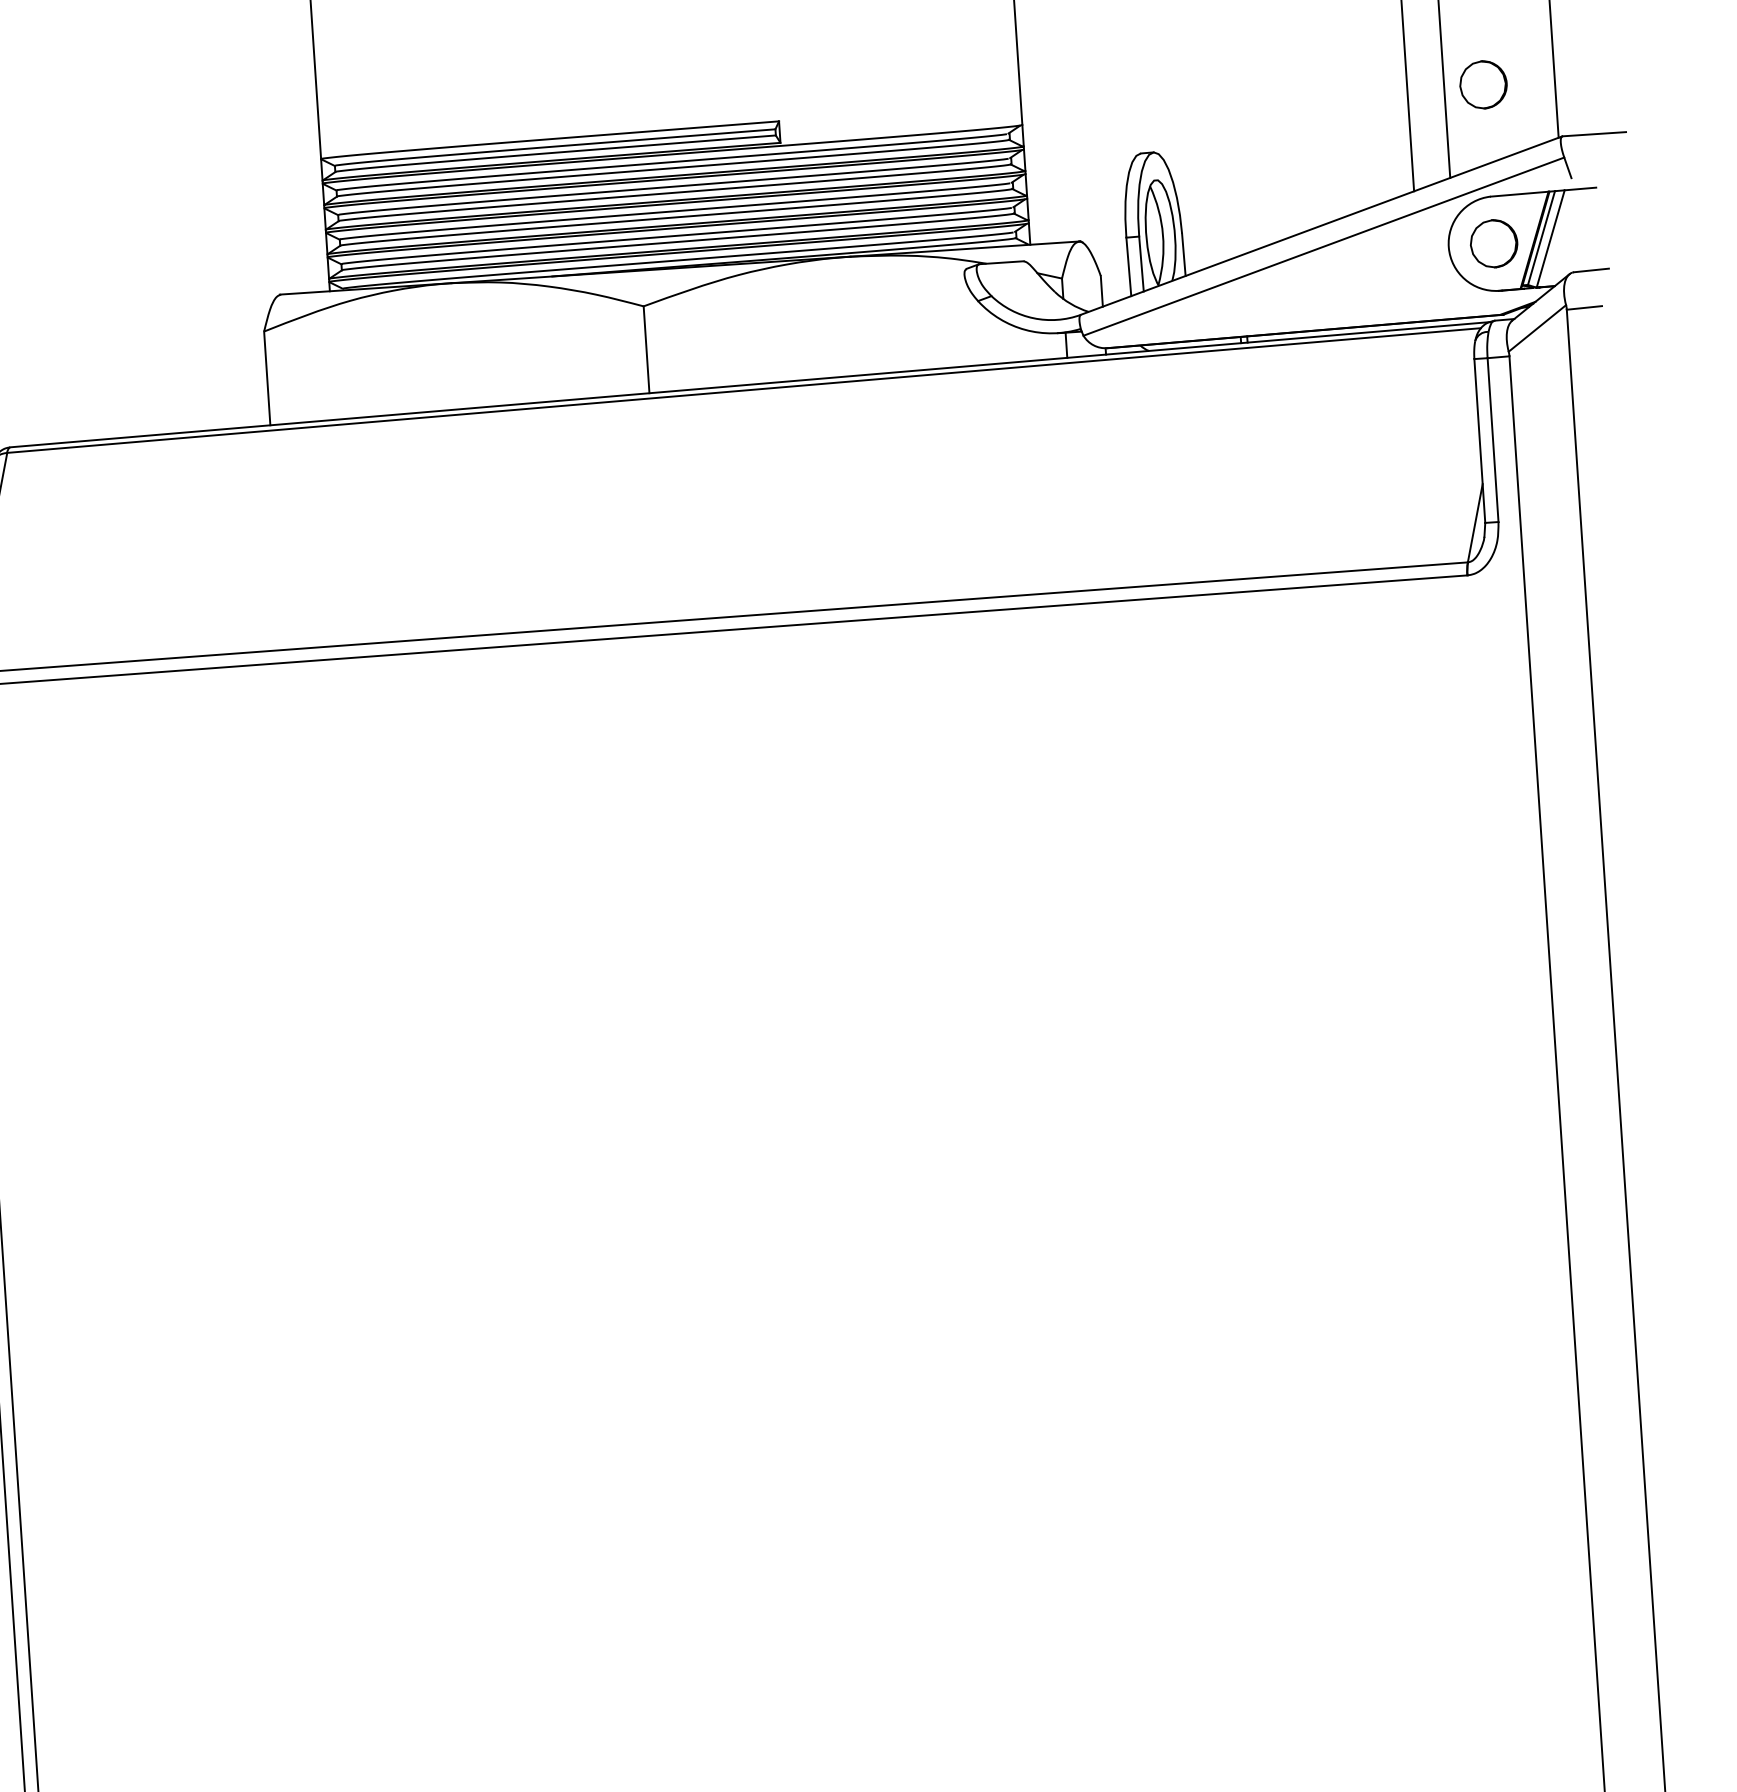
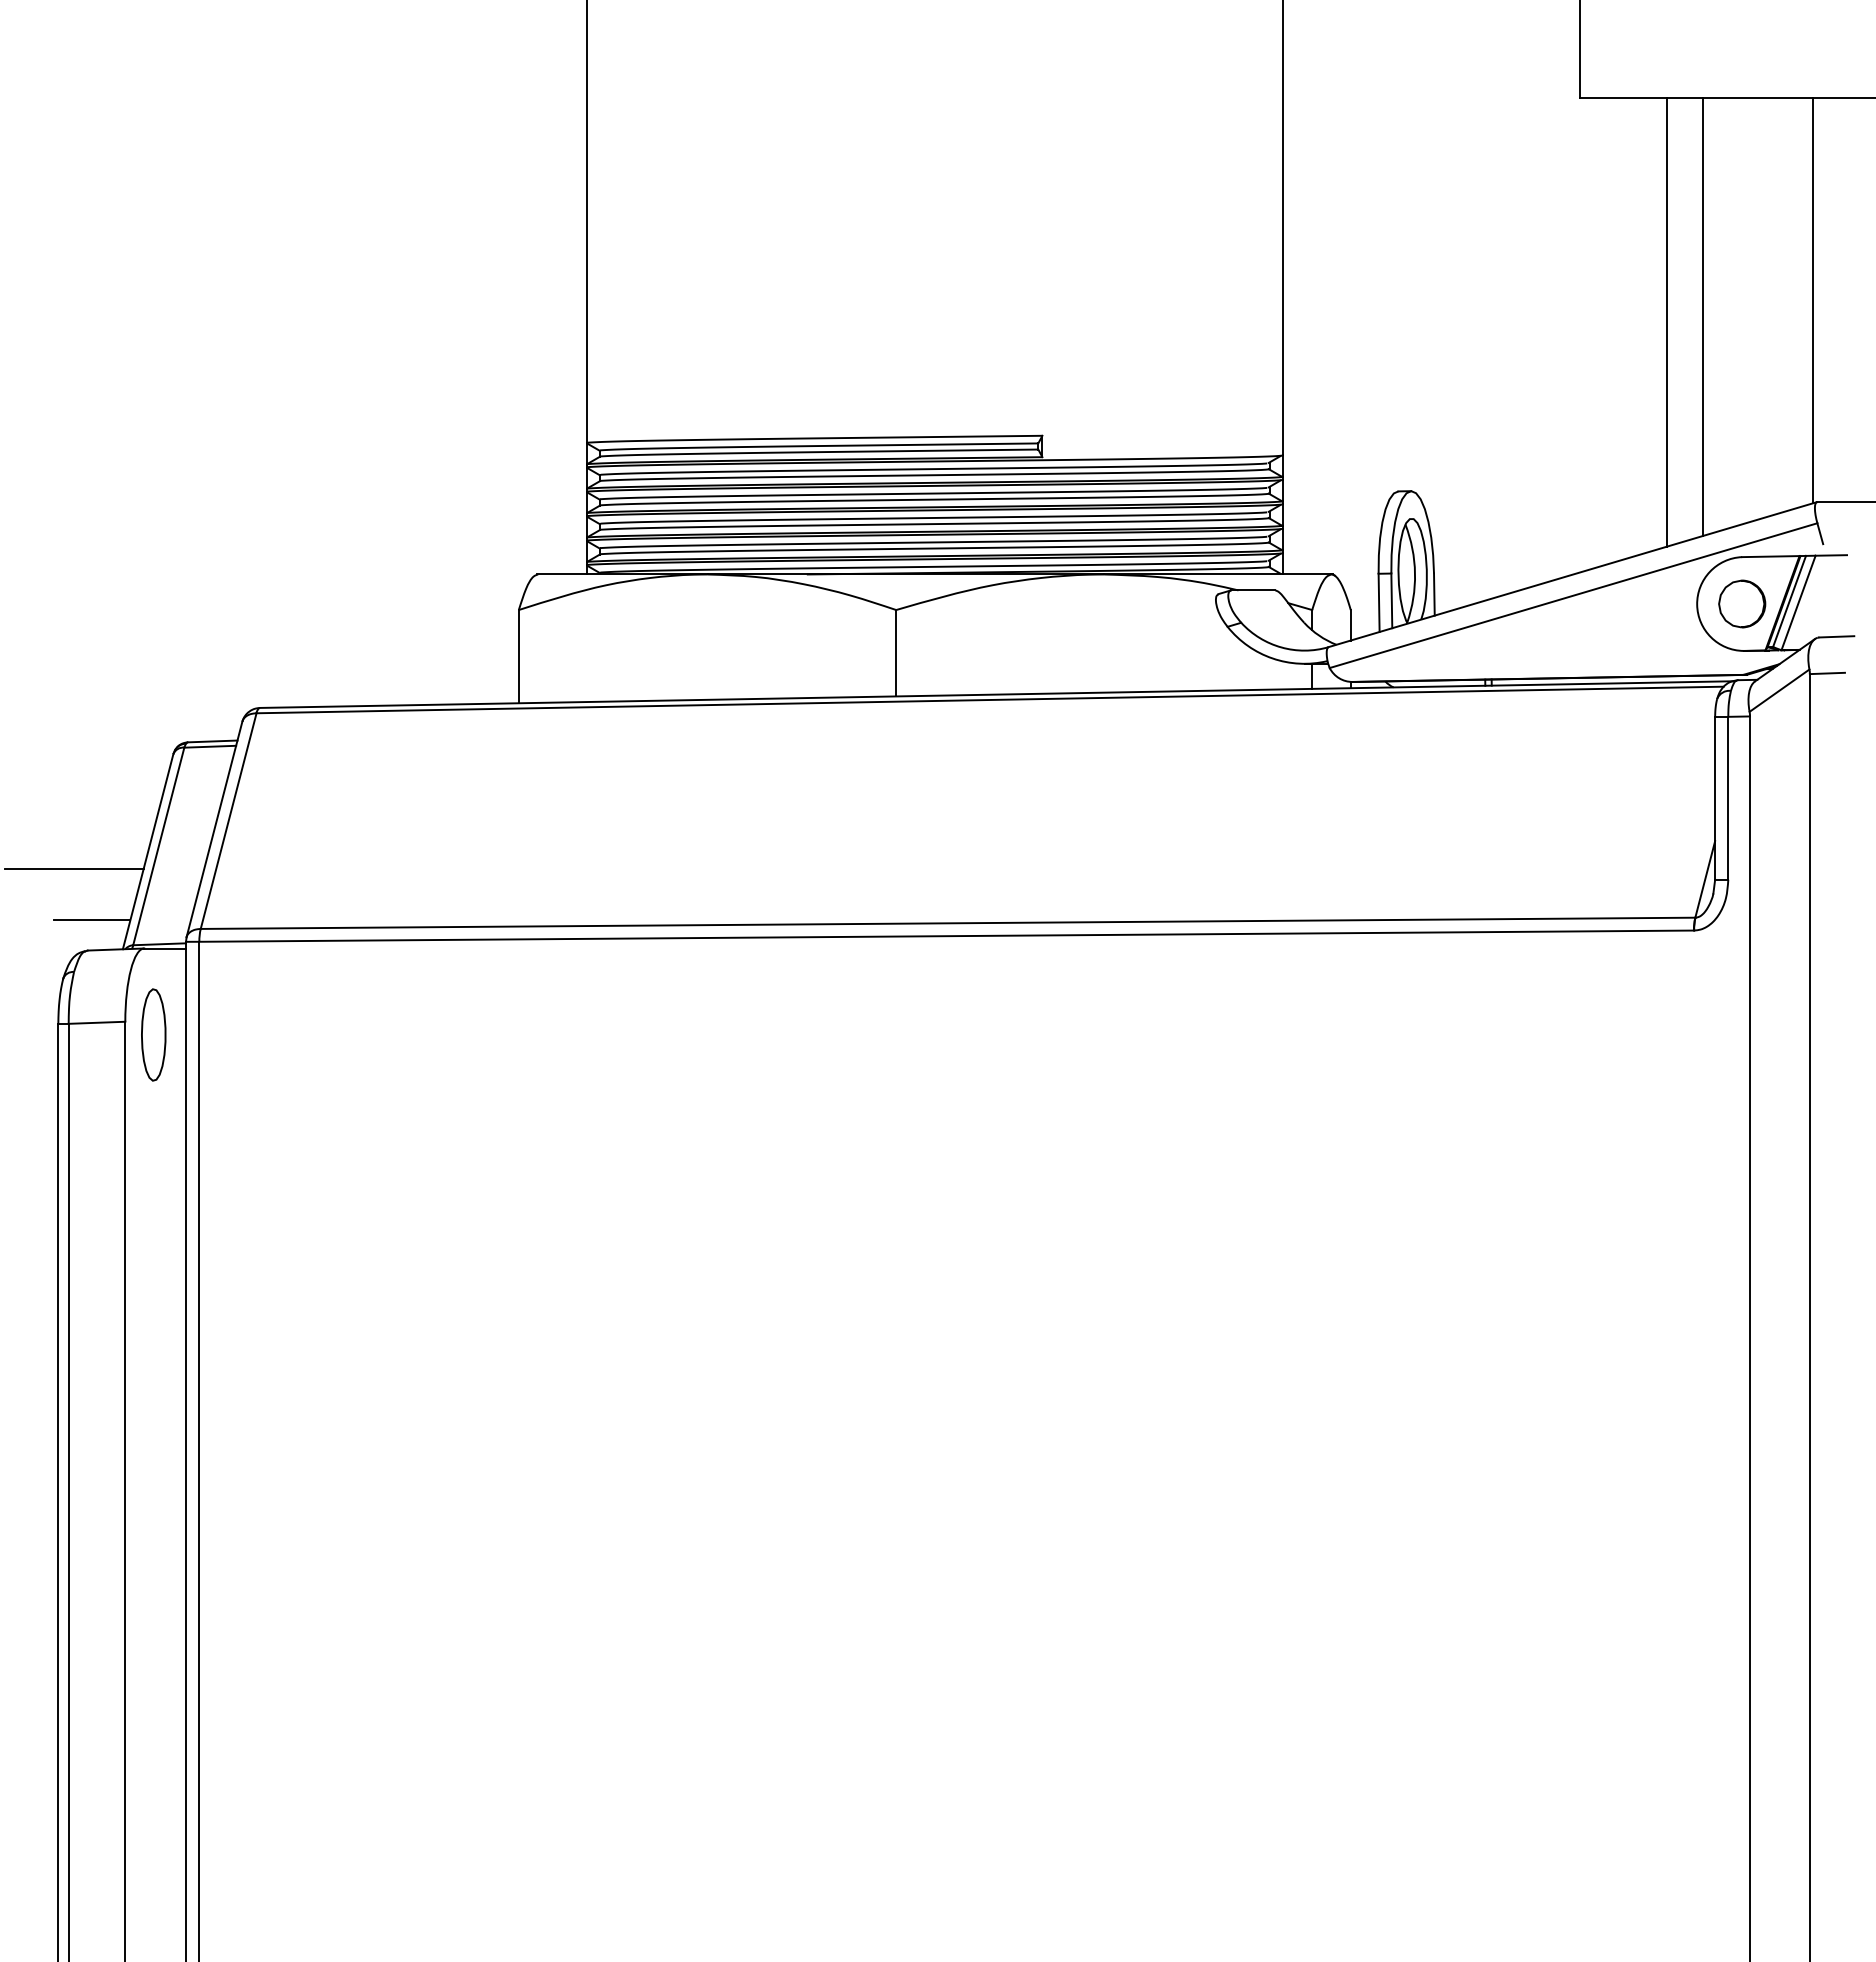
part: (1483, 84) -> (1742, 445), removed

